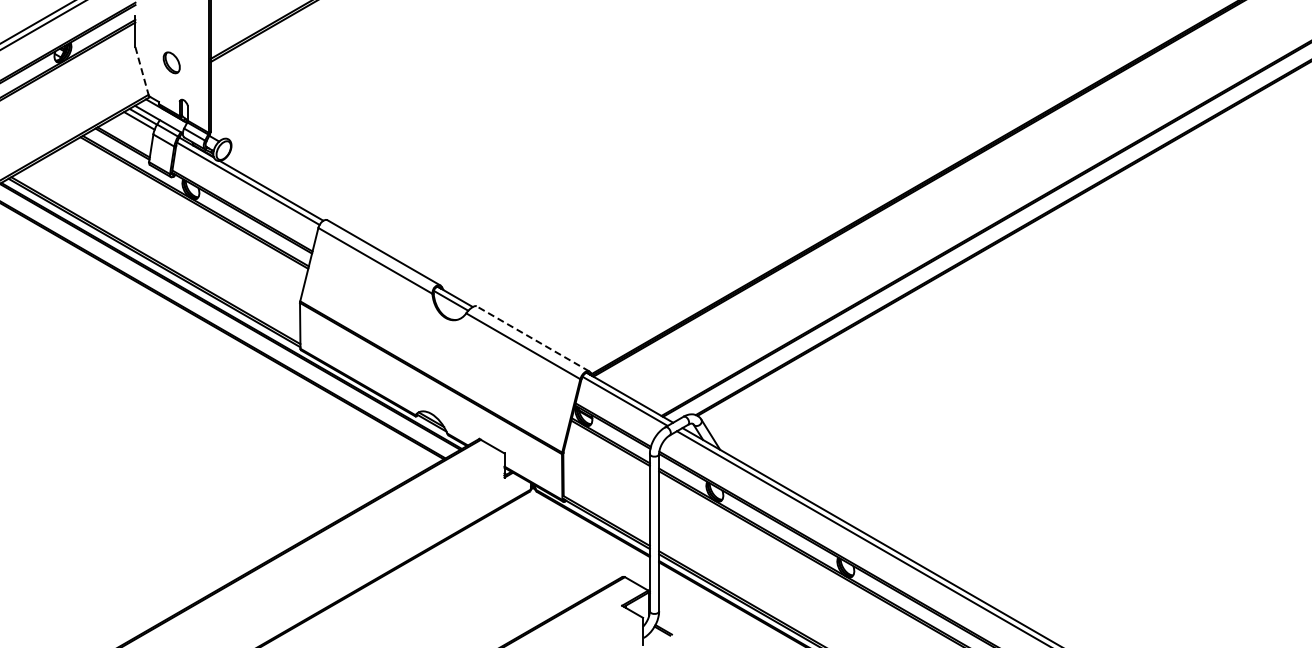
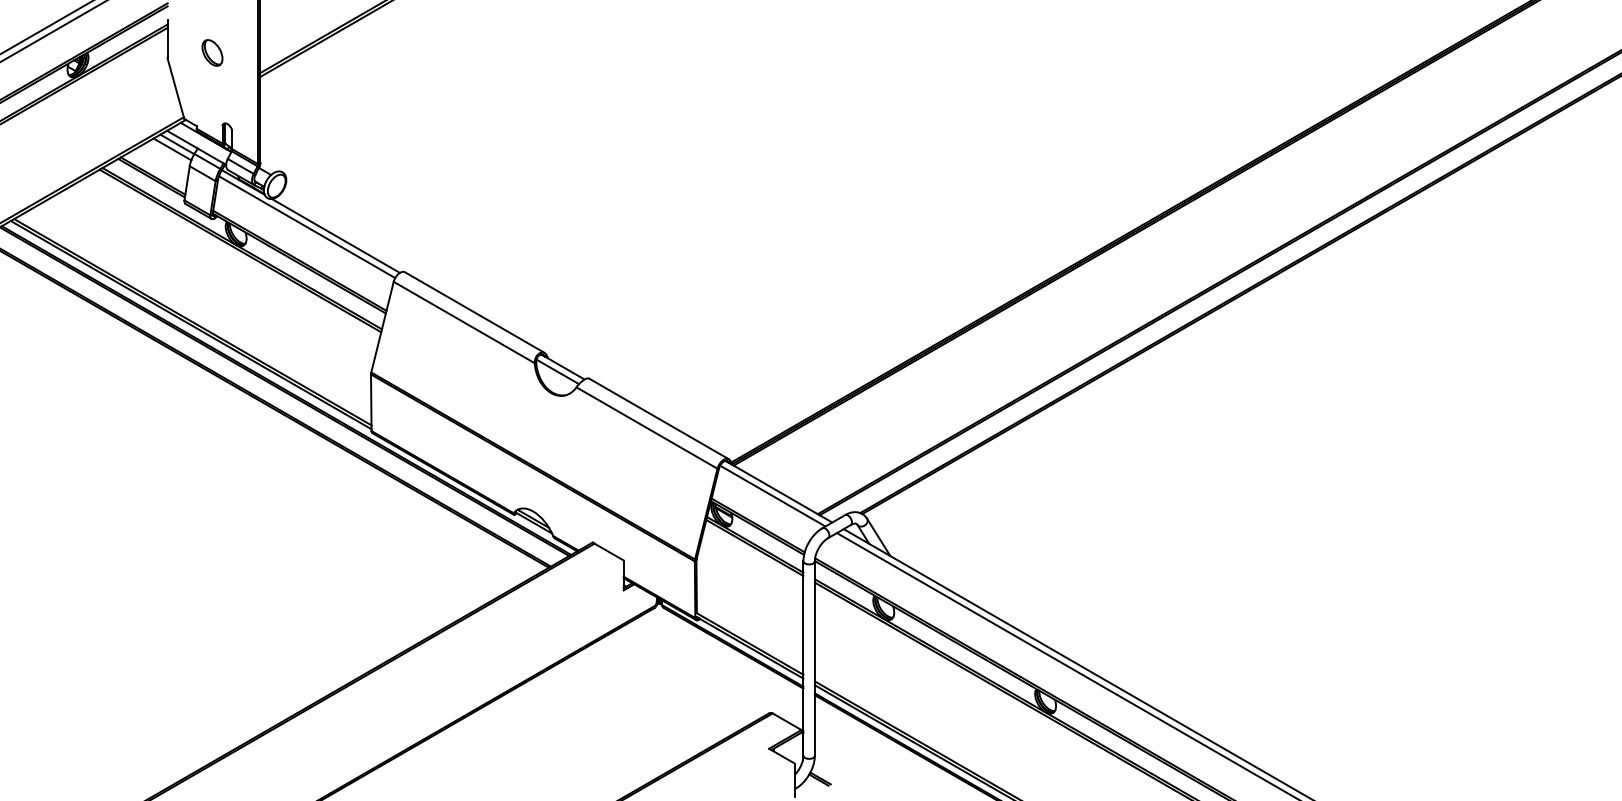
part: (171, 62) -> (212, 52), moved
line: (142, 71) -> (176, 88), dashed -> solid
line: (532, 338) -> (658, 418), dashed -> solid

